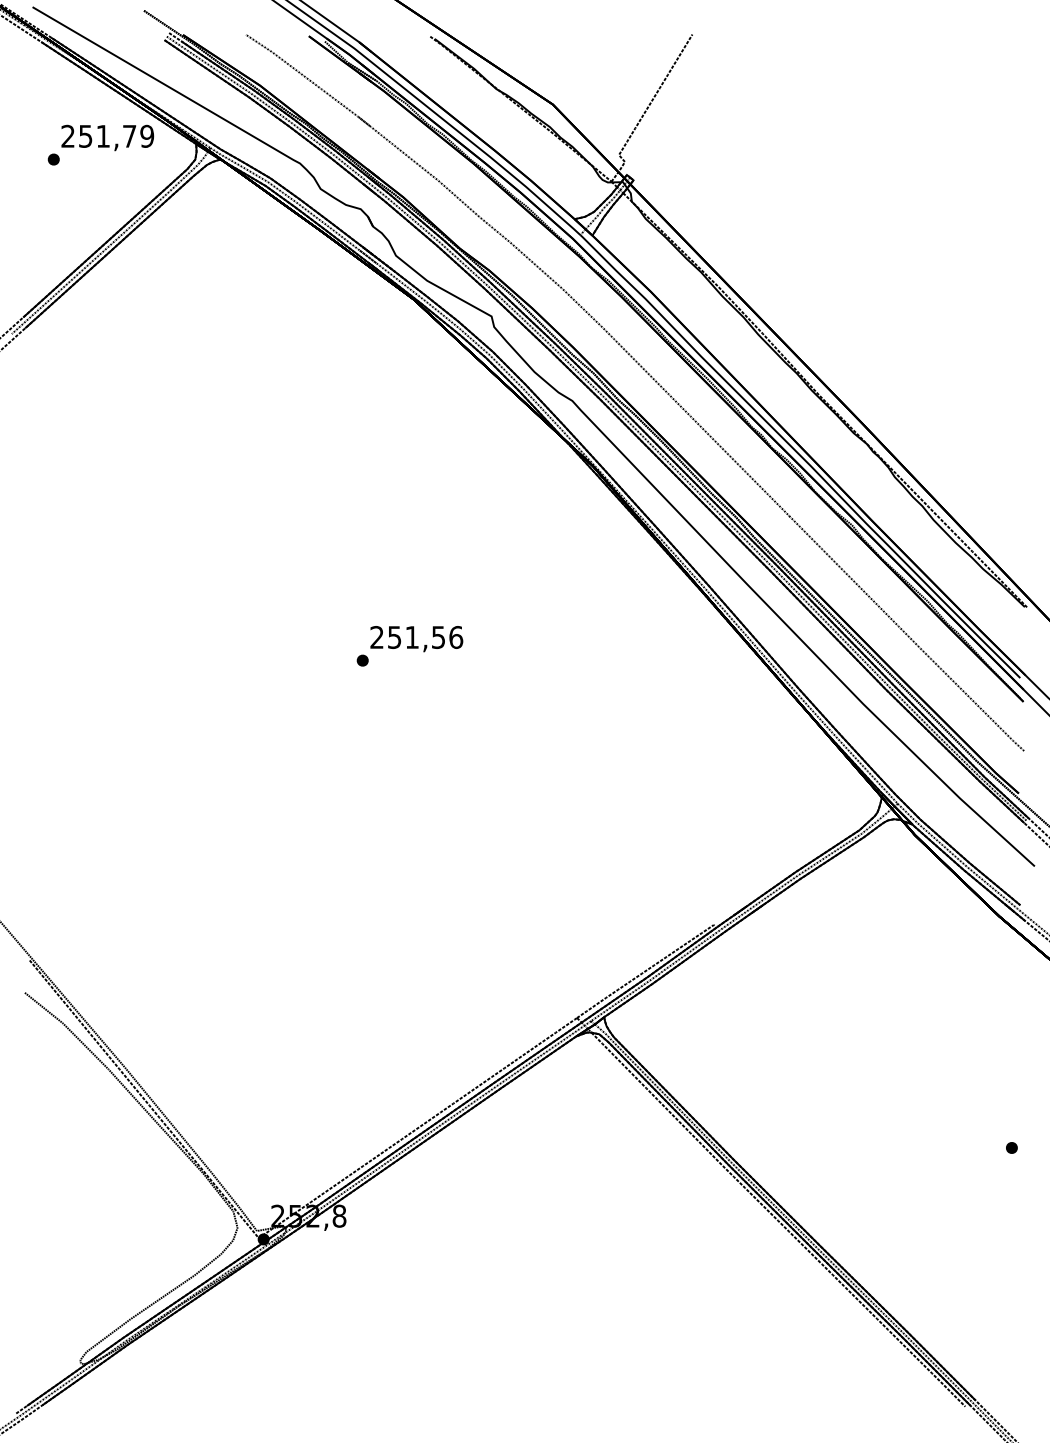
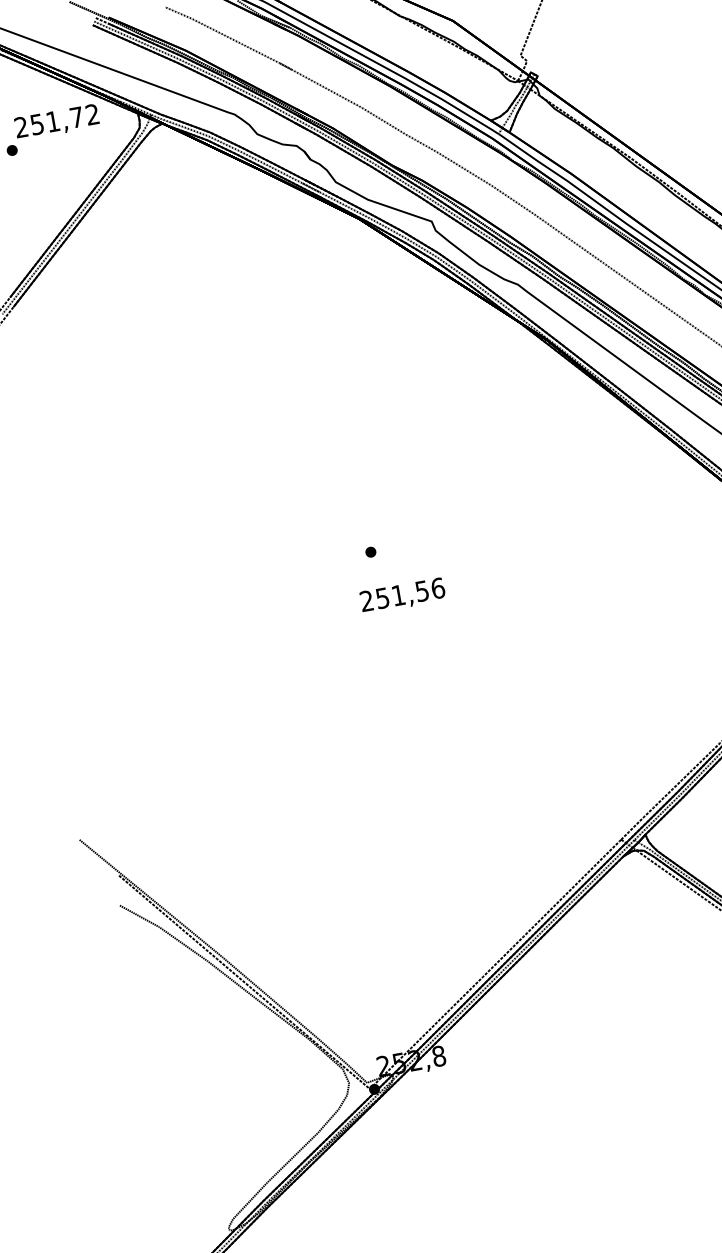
text: (147, 136) -> (92, 114), 251,79 -> 251,72
text: (416, 639) -> (402, 596), moved

